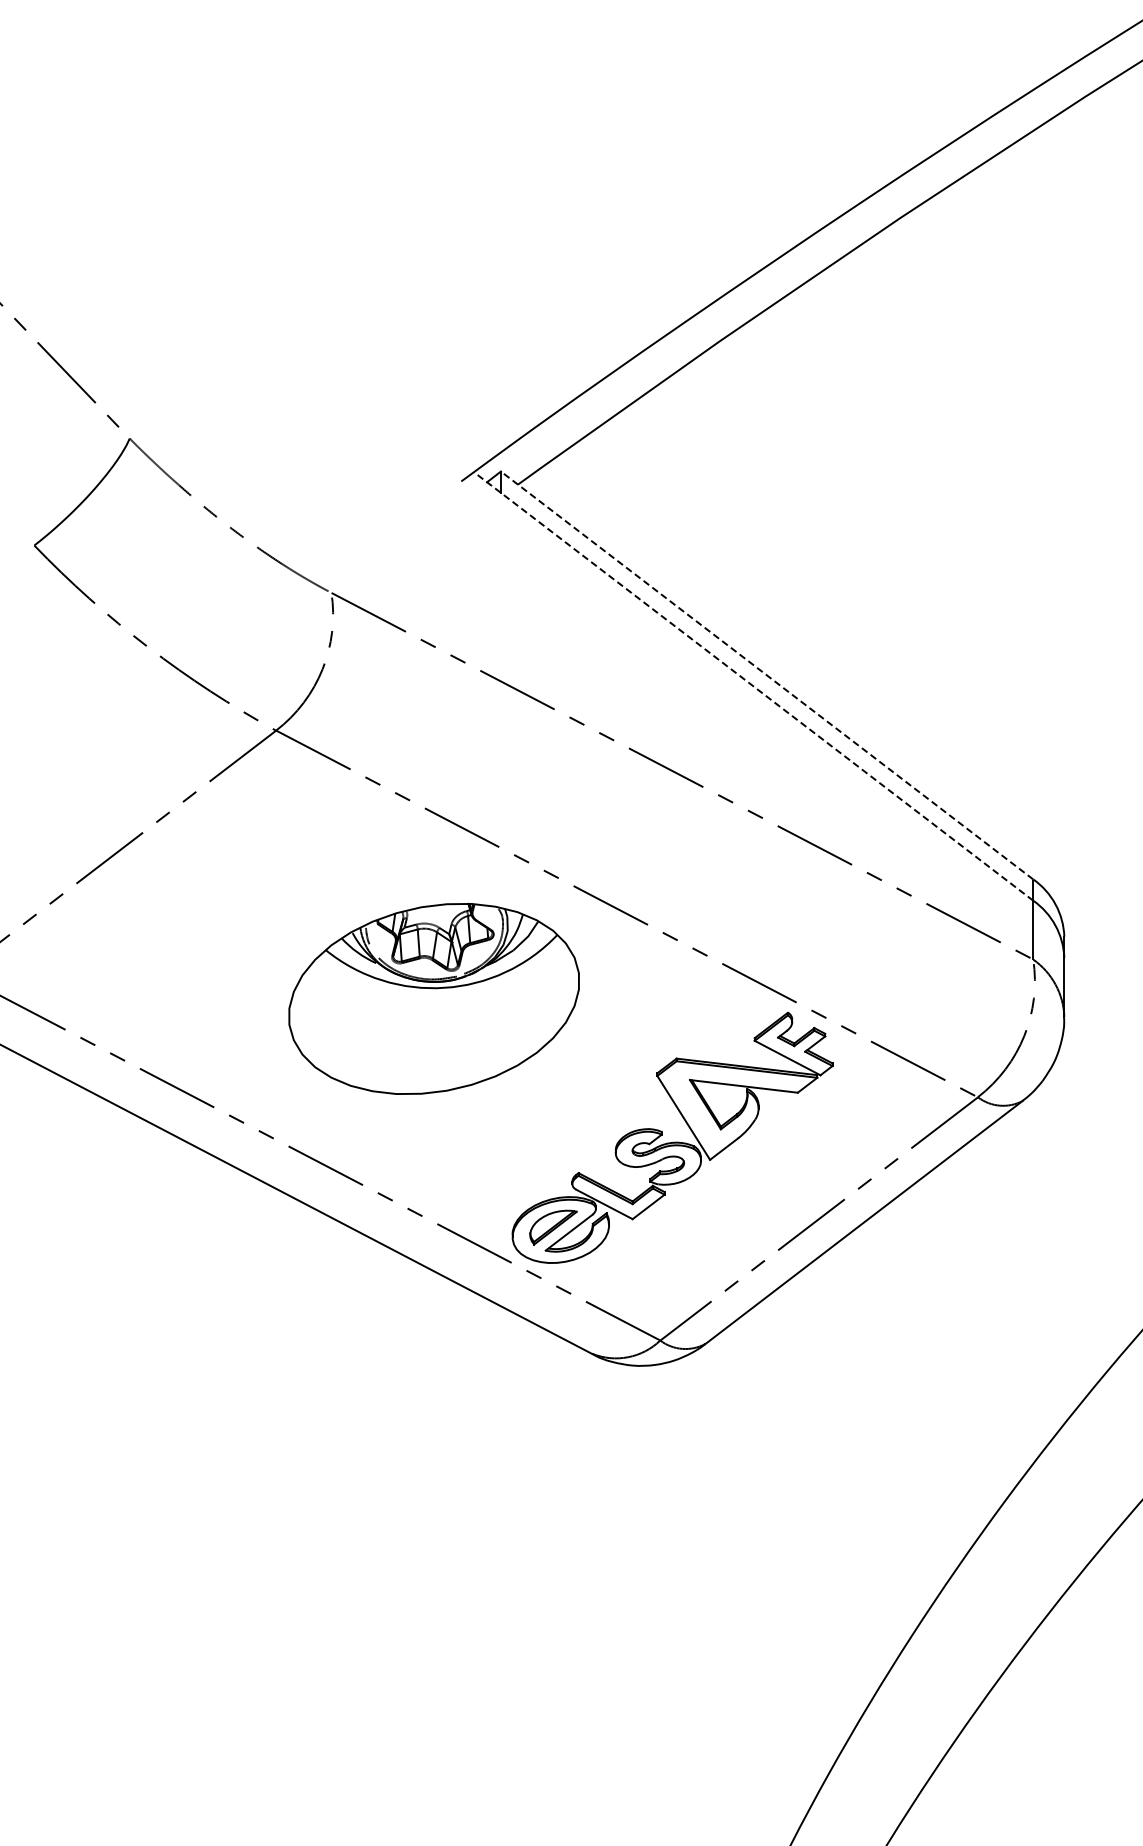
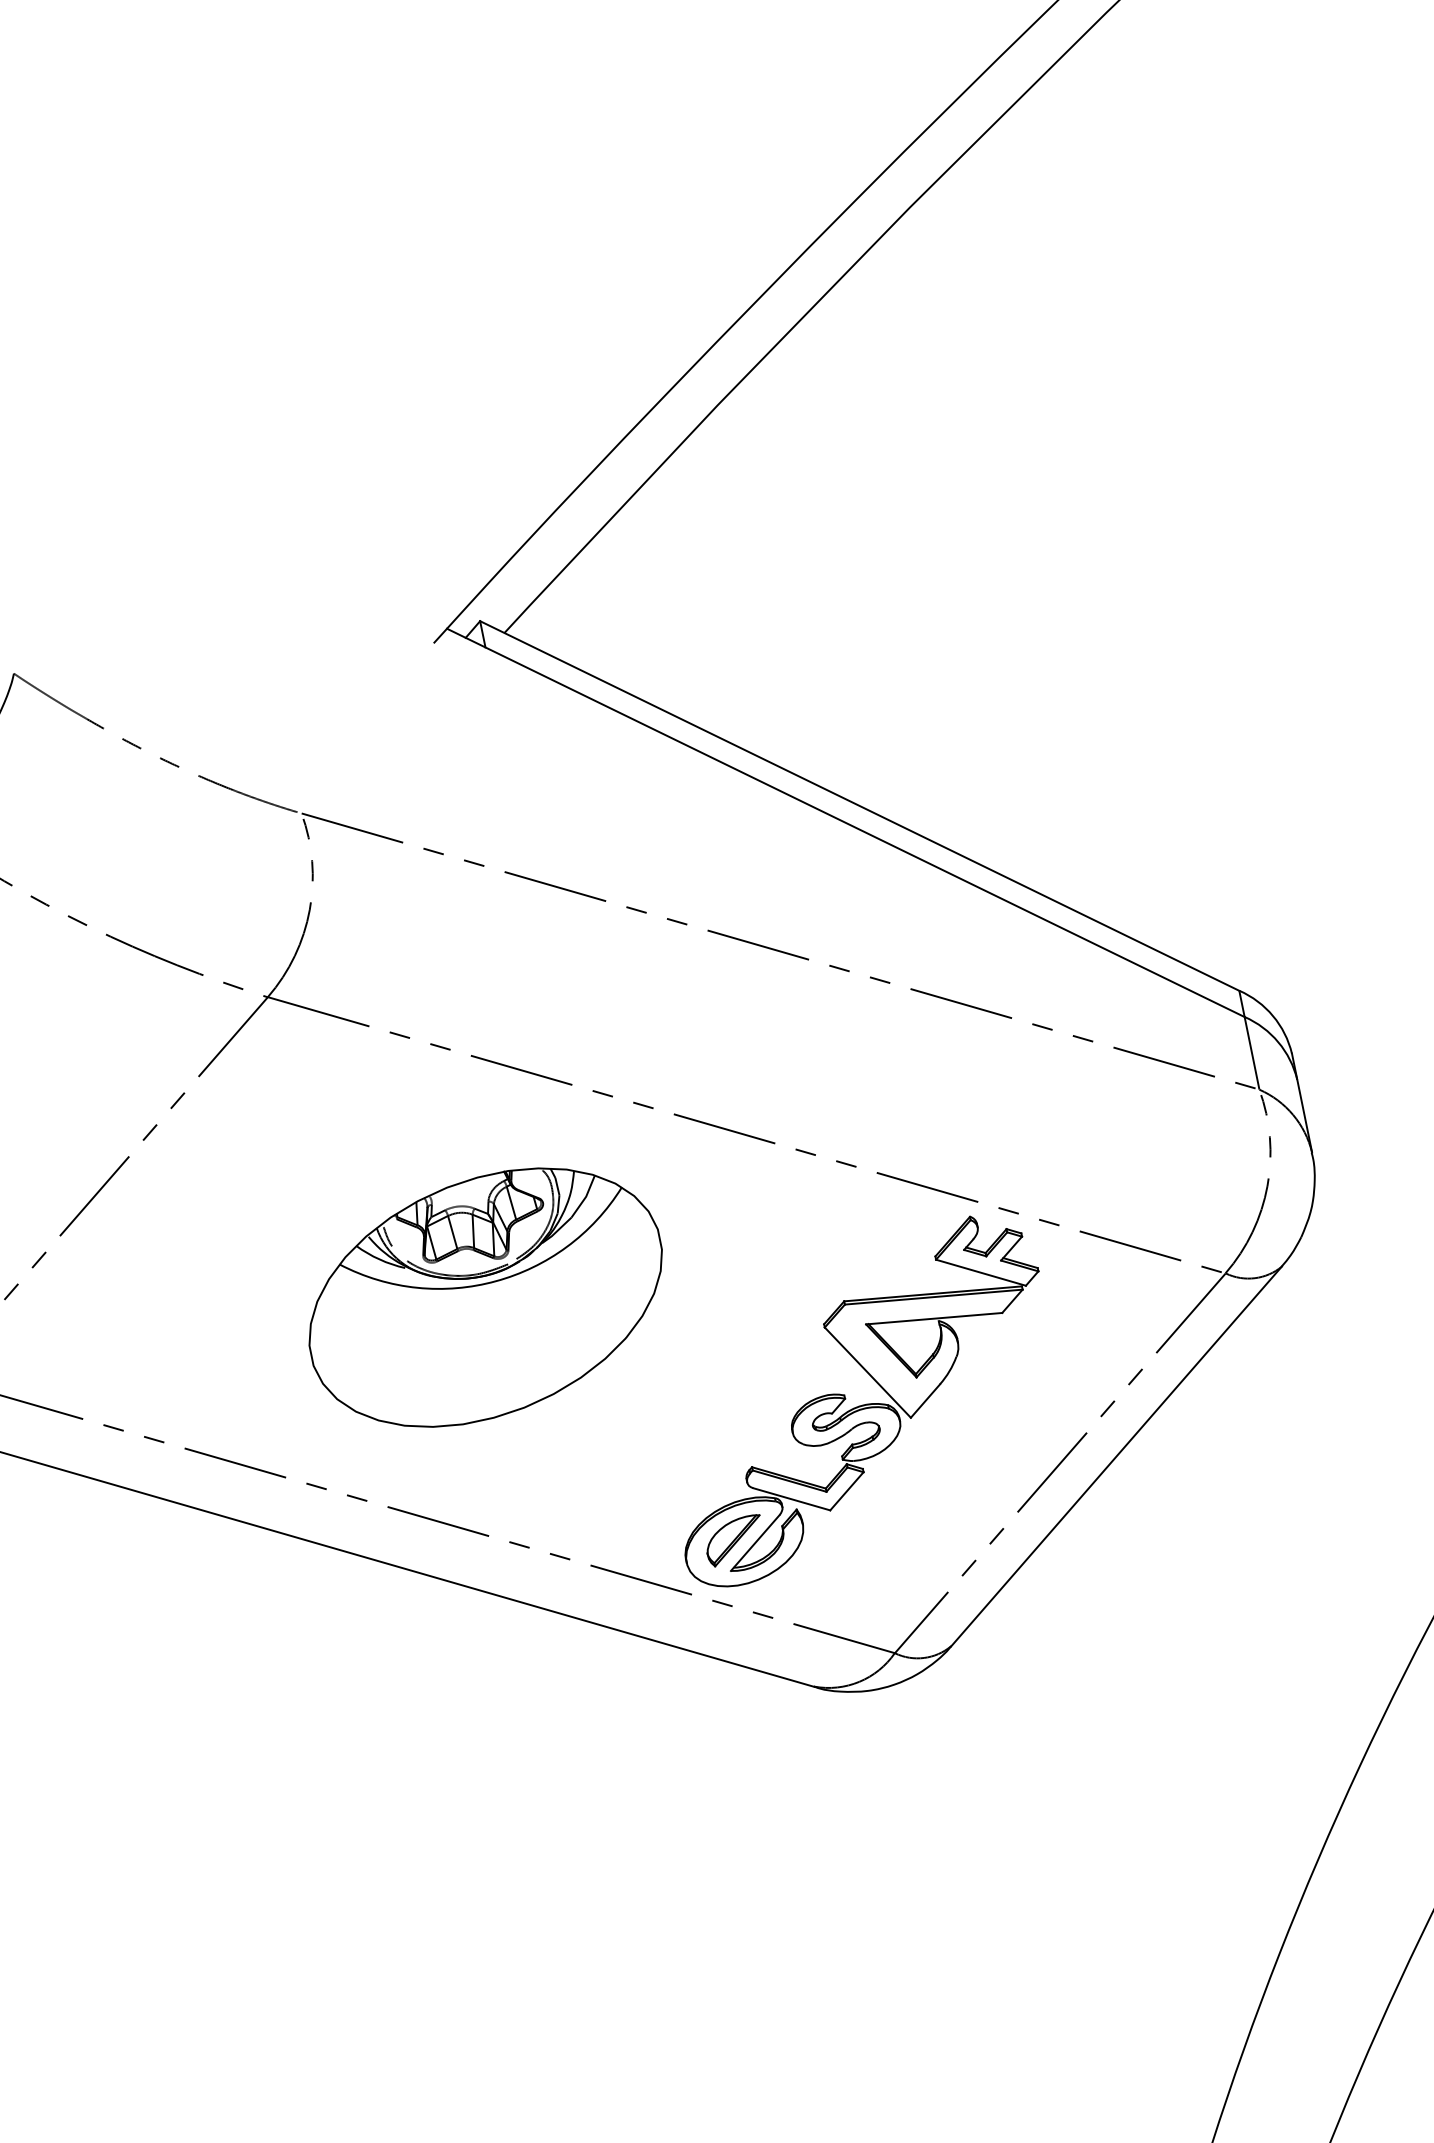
line: (766, 675) -> (858, 806), dashed -> solid
line: (753, 686) -> (845, 822), dashed -> solid
part: (433, 998) -> (484, 1297), moved

